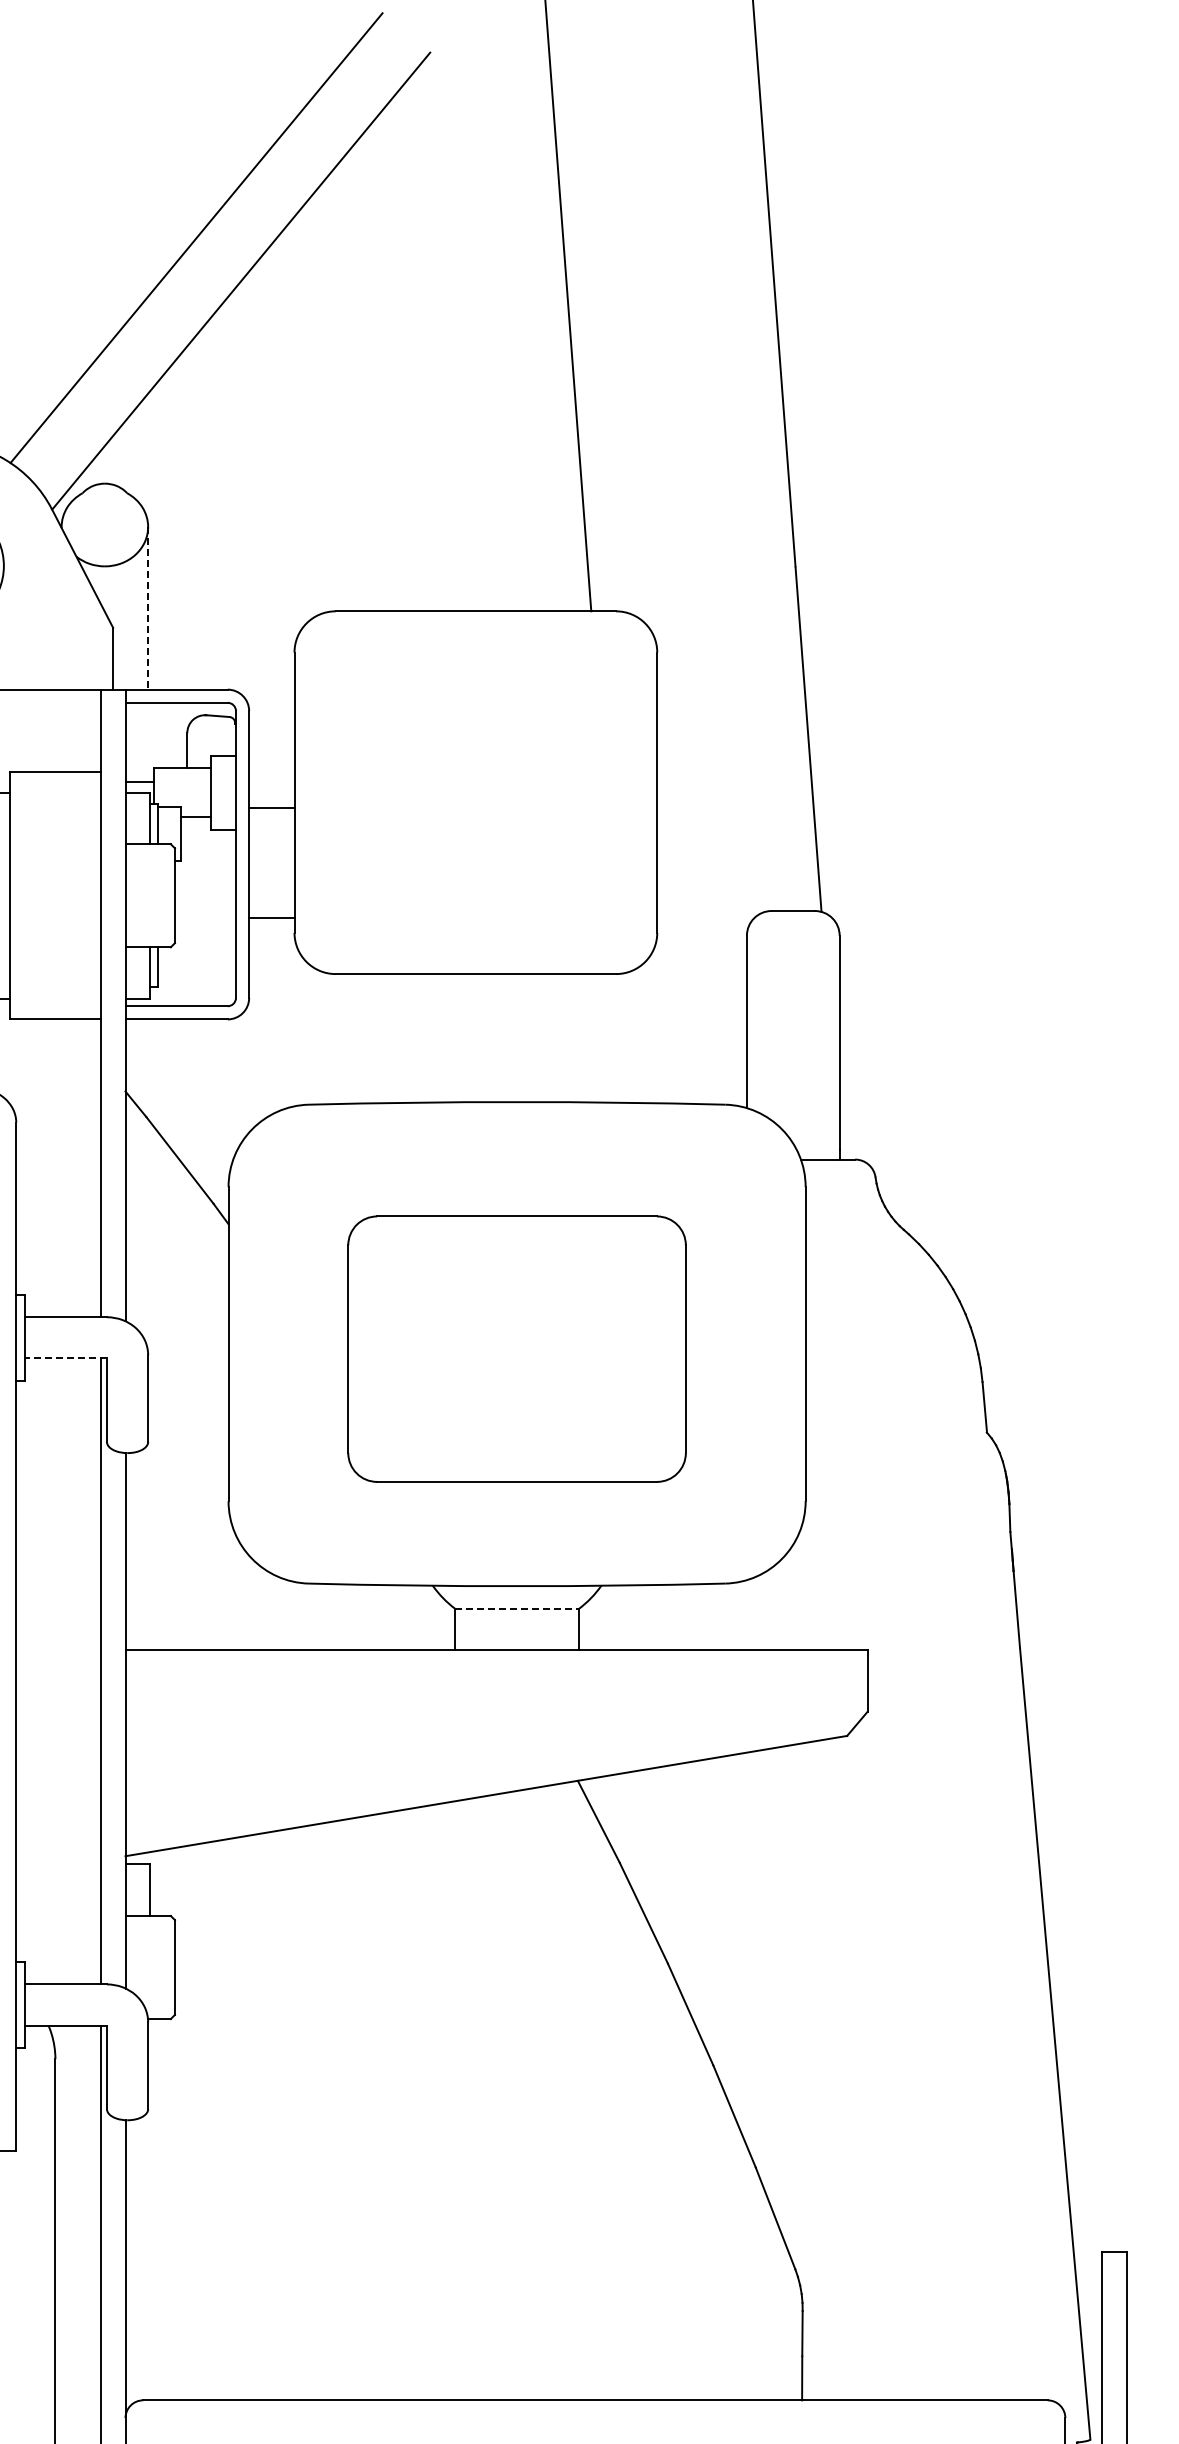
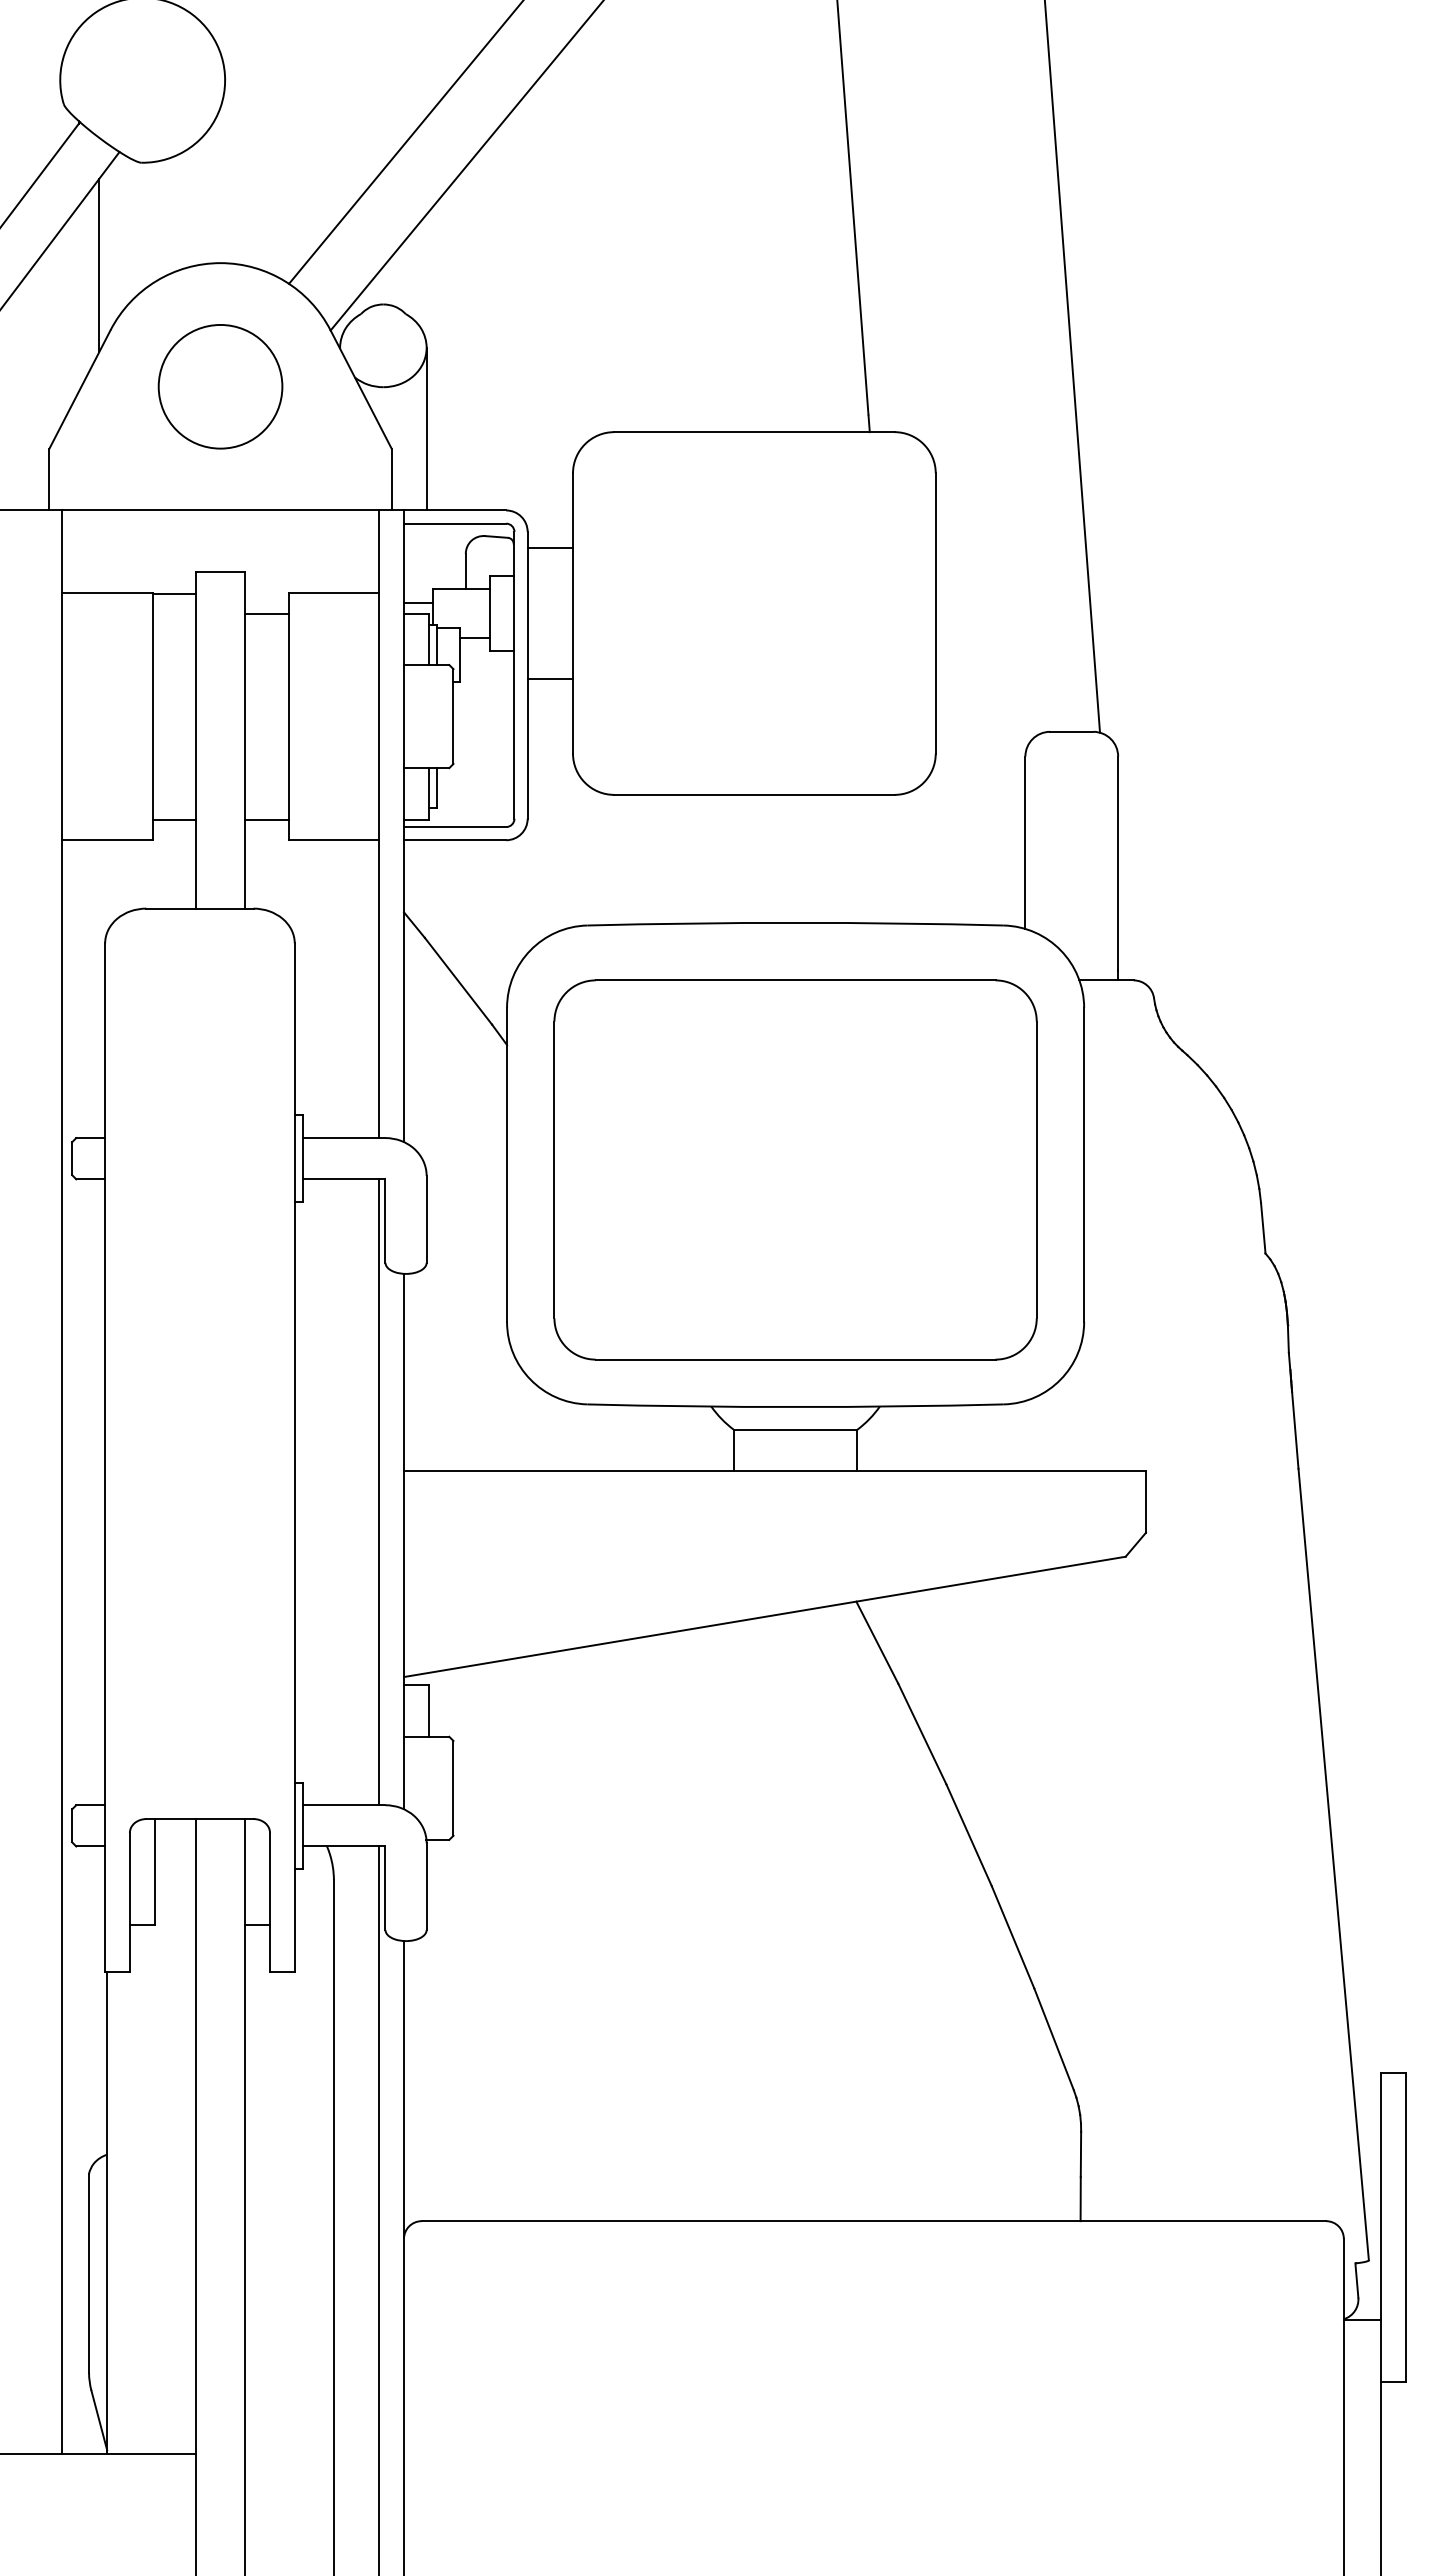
line: (148, 608) -> (426, 429), dashed -> solid
line: (272, 807) -> (550, 547), moved
line: (272, 917) -> (550, 679), moved
part: (517, 1348) -> (795, 1169), size x1.43
line: (65, 1358) -> (343, 1179), dashed -> solid
line: (517, 1608) -> (795, 1429), dashed -> solid

